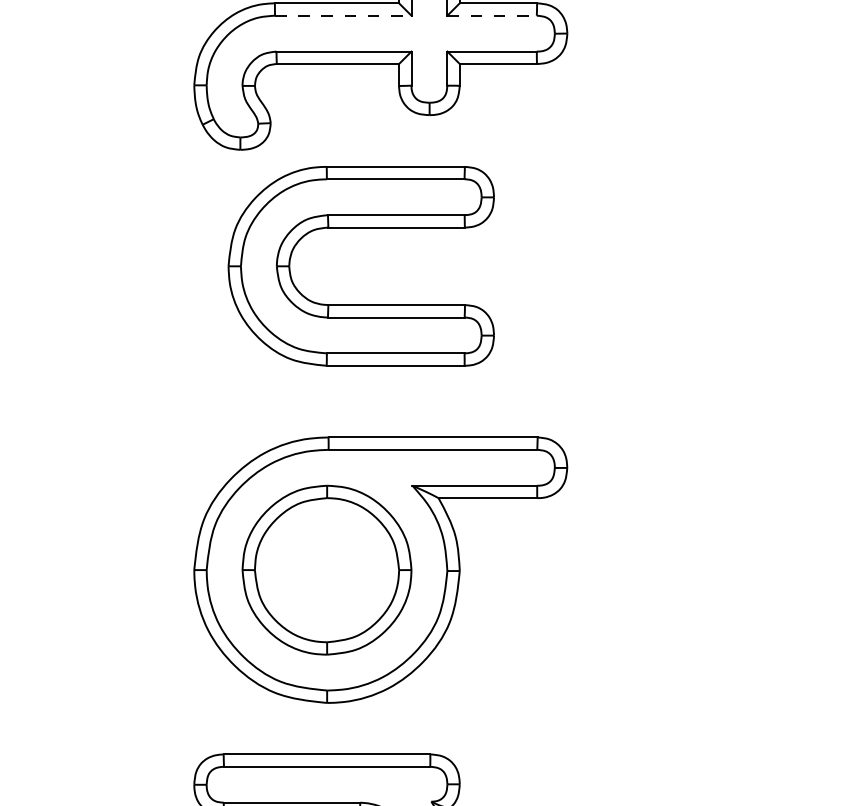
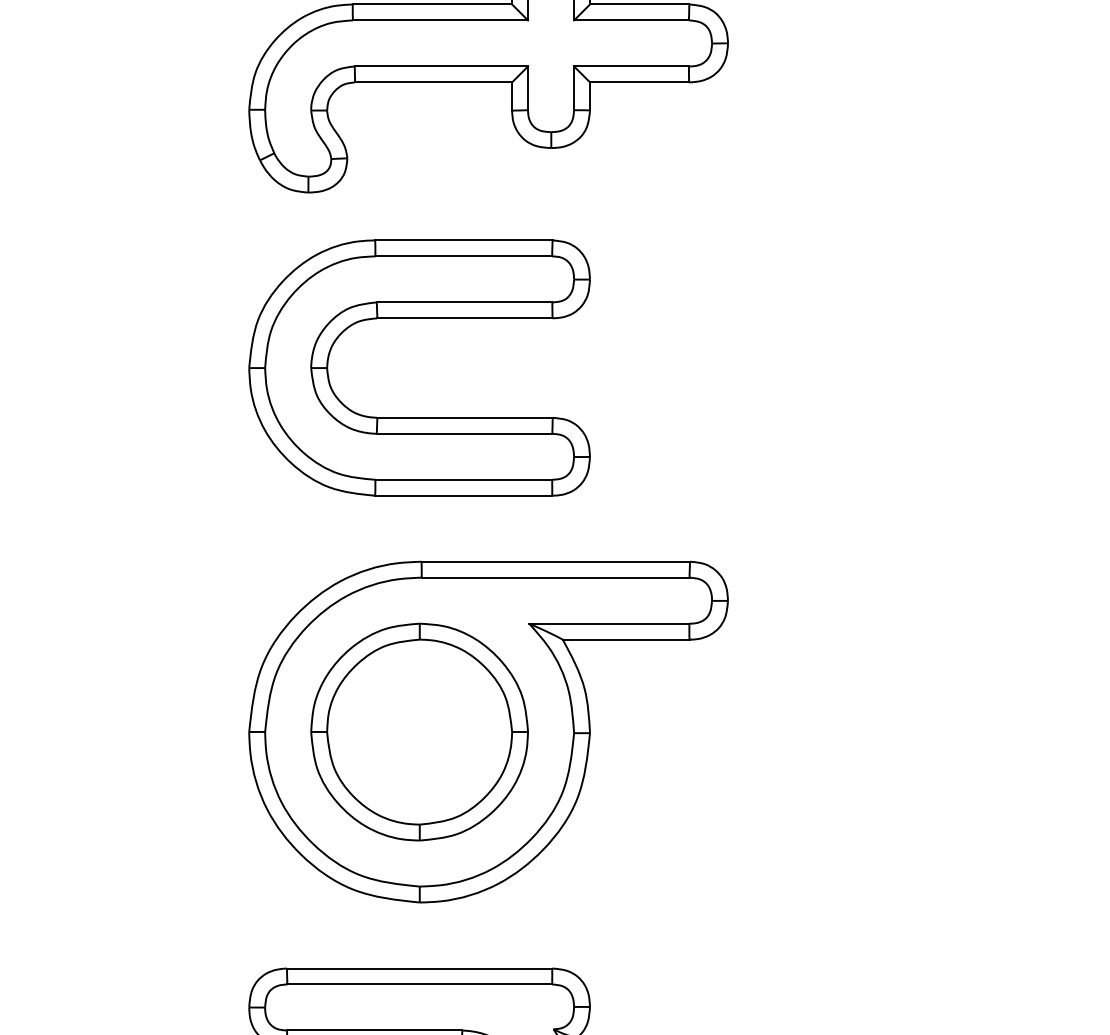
line: (343, 15) -> (440, 20), dashed -> solid
line: (492, 15) -> (632, 20), dashed -> solid
part: (361, 227) -> (419, 318), moved

